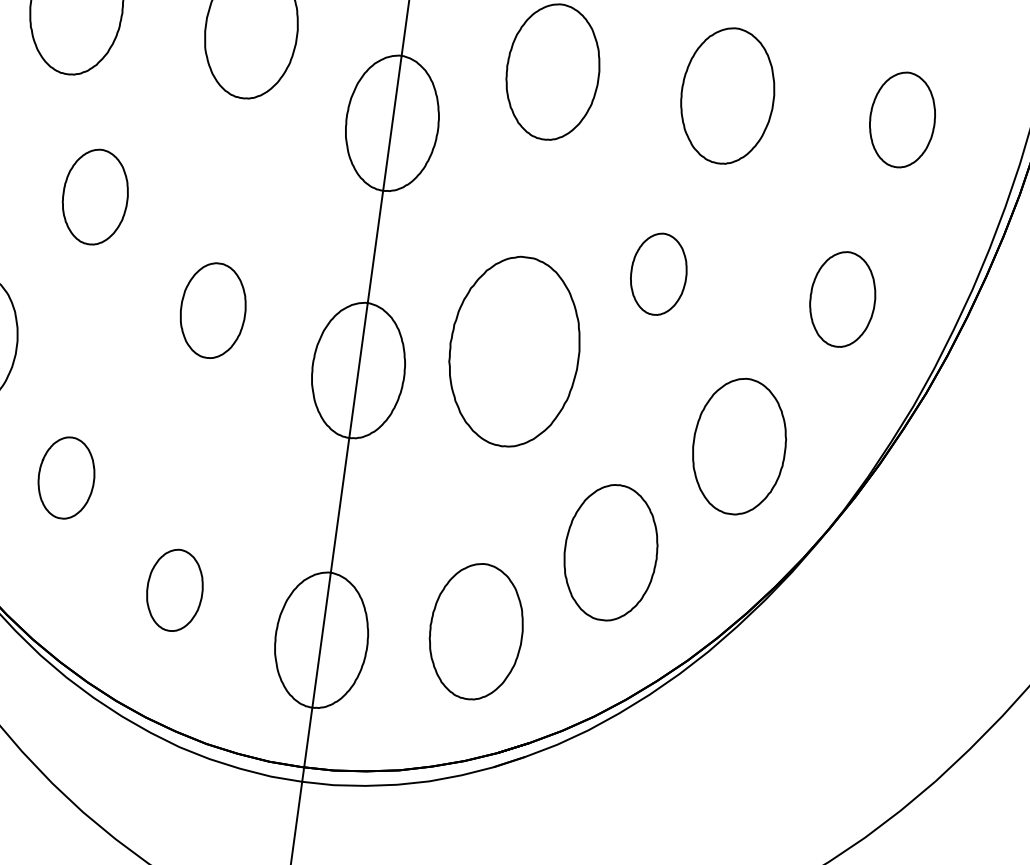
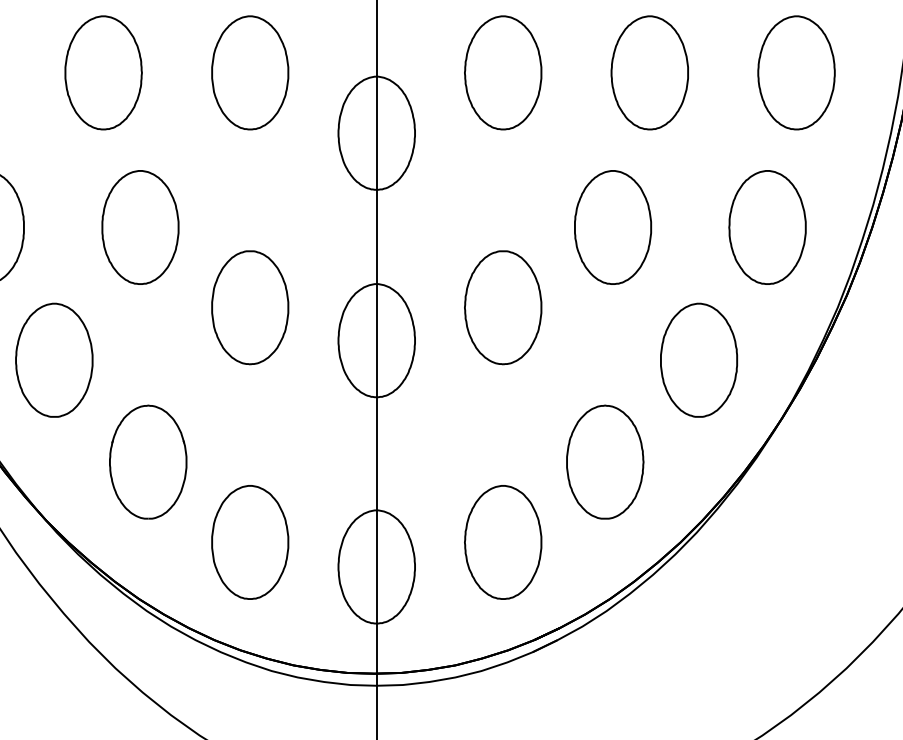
part: (902, 119) -> (796, 72), size x1.43
part: (95, 197) -> (140, 227), size x1.43
part: (659, 274) -> (613, 227), size x1.67
part: (842, 299) -> (767, 227), size x1.43
part: (213, 310) -> (250, 307), size x1.43
part: (515, 351) -> (503, 307), size x0.71
part: (66, 477) -> (148, 461), size x1.67
part: (175, 590) -> (250, 542), size x1.67

